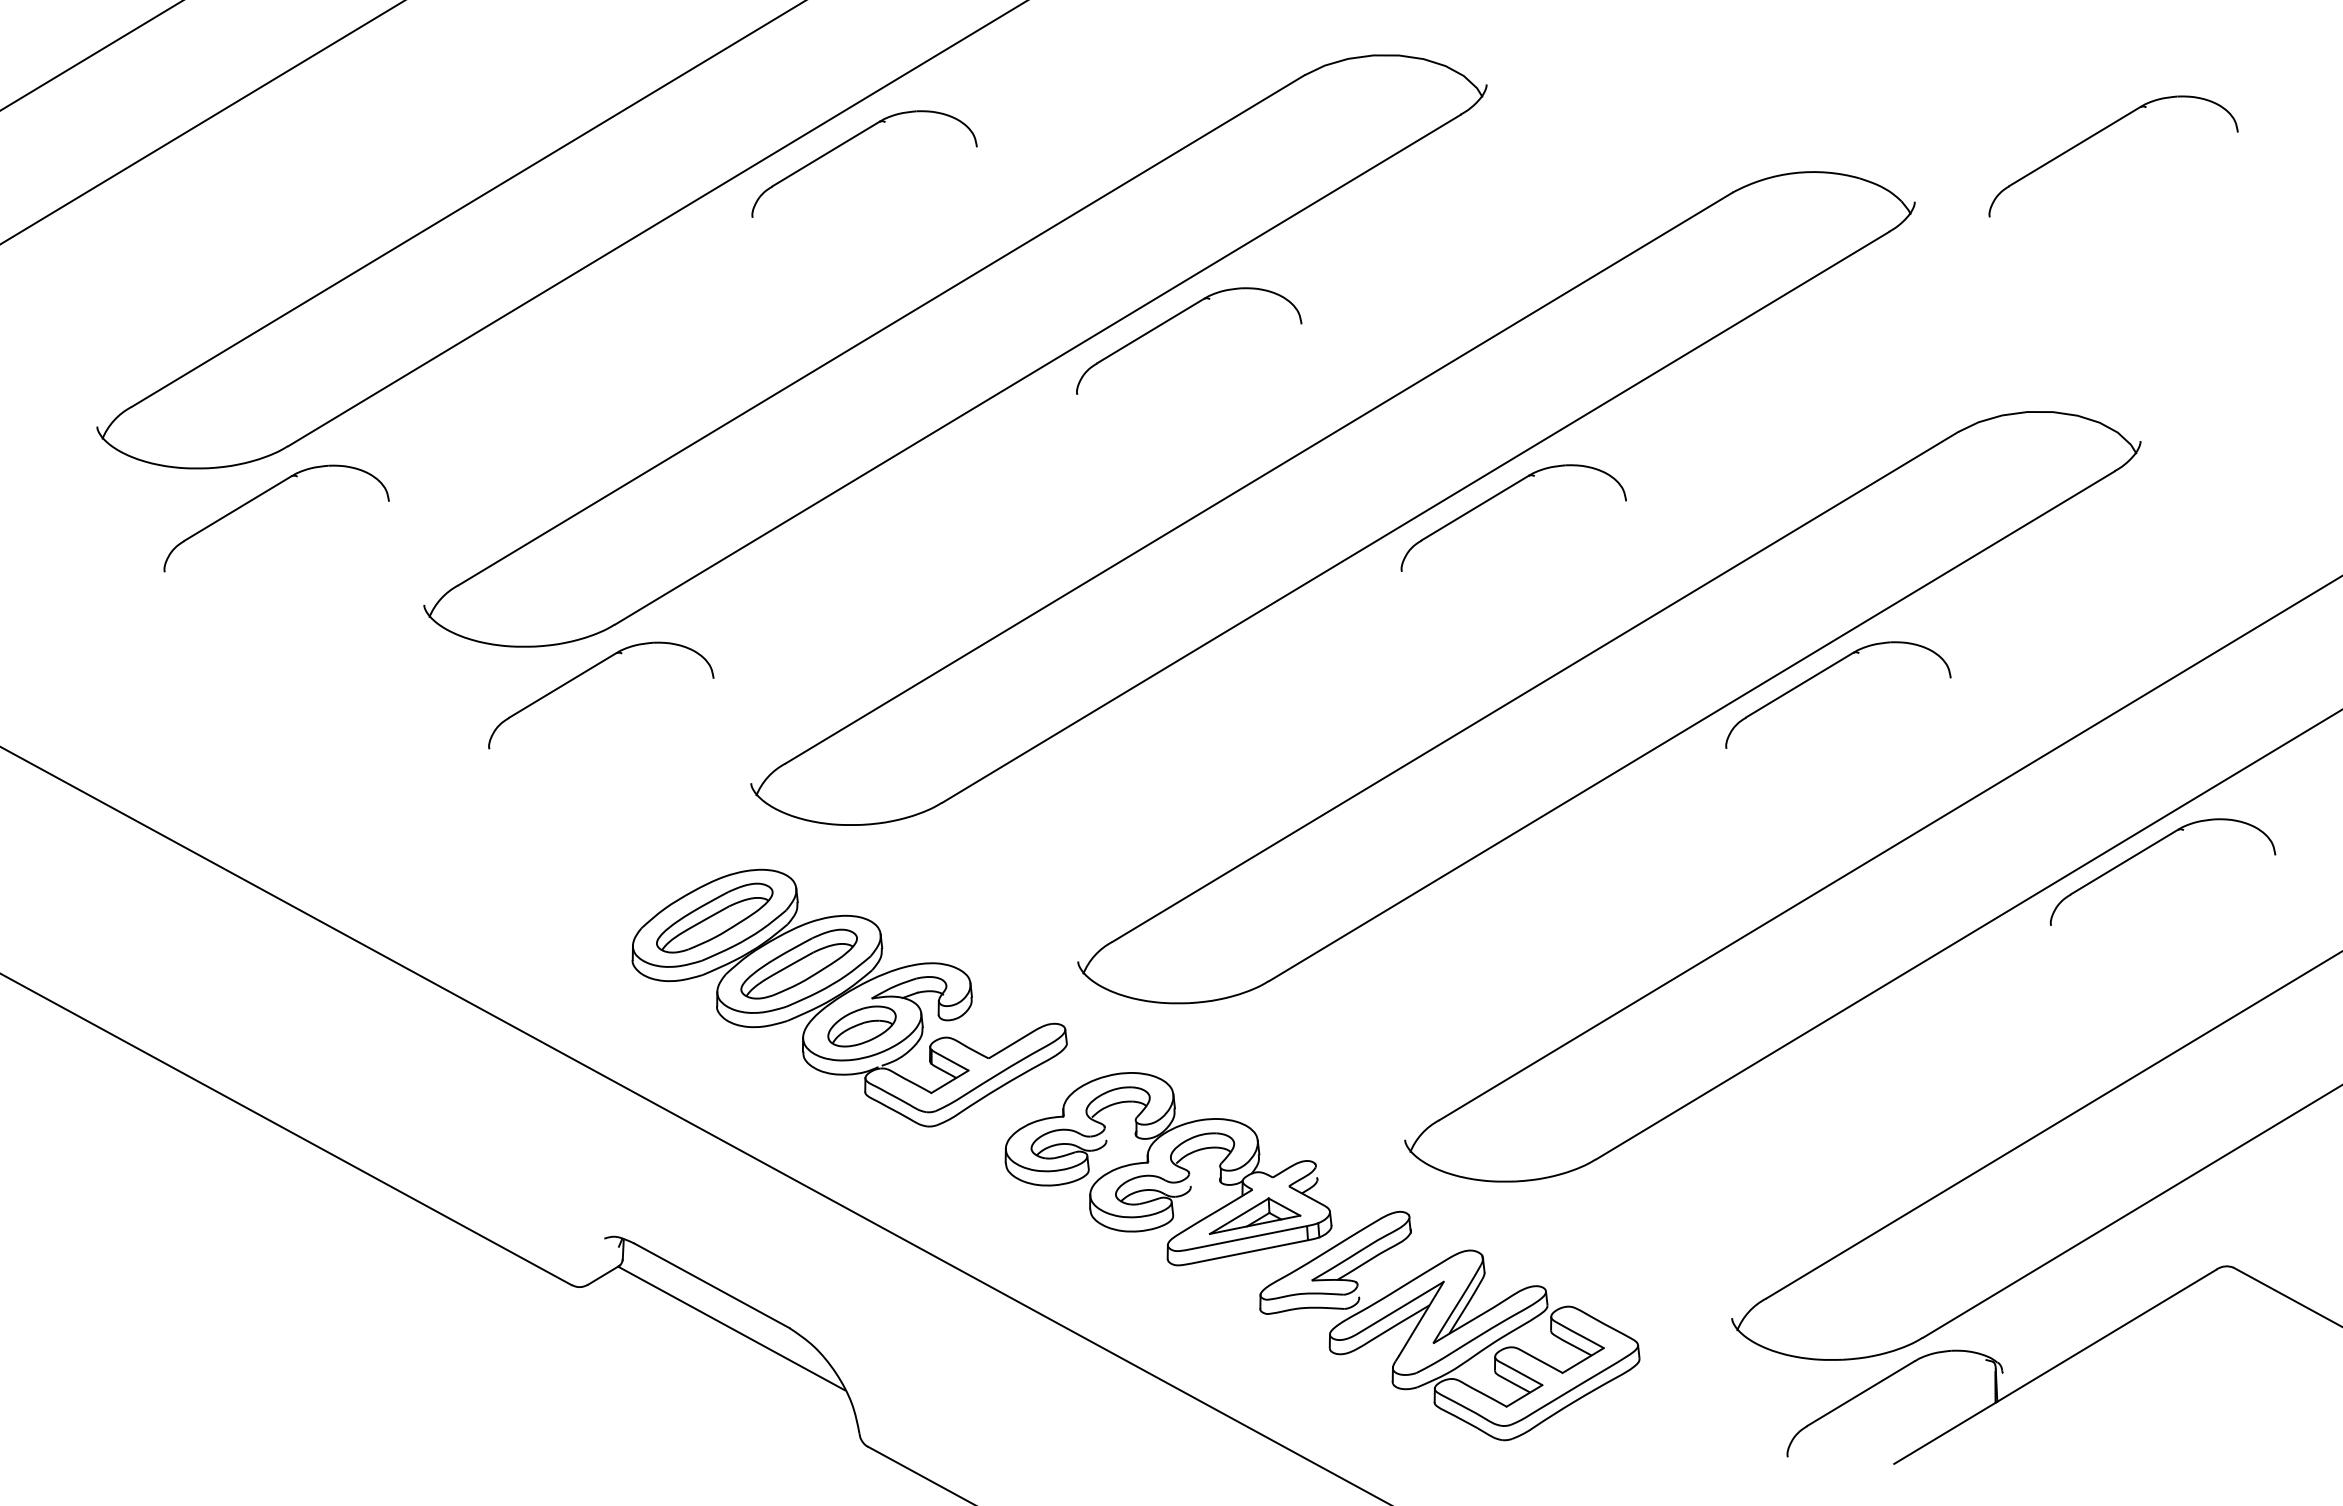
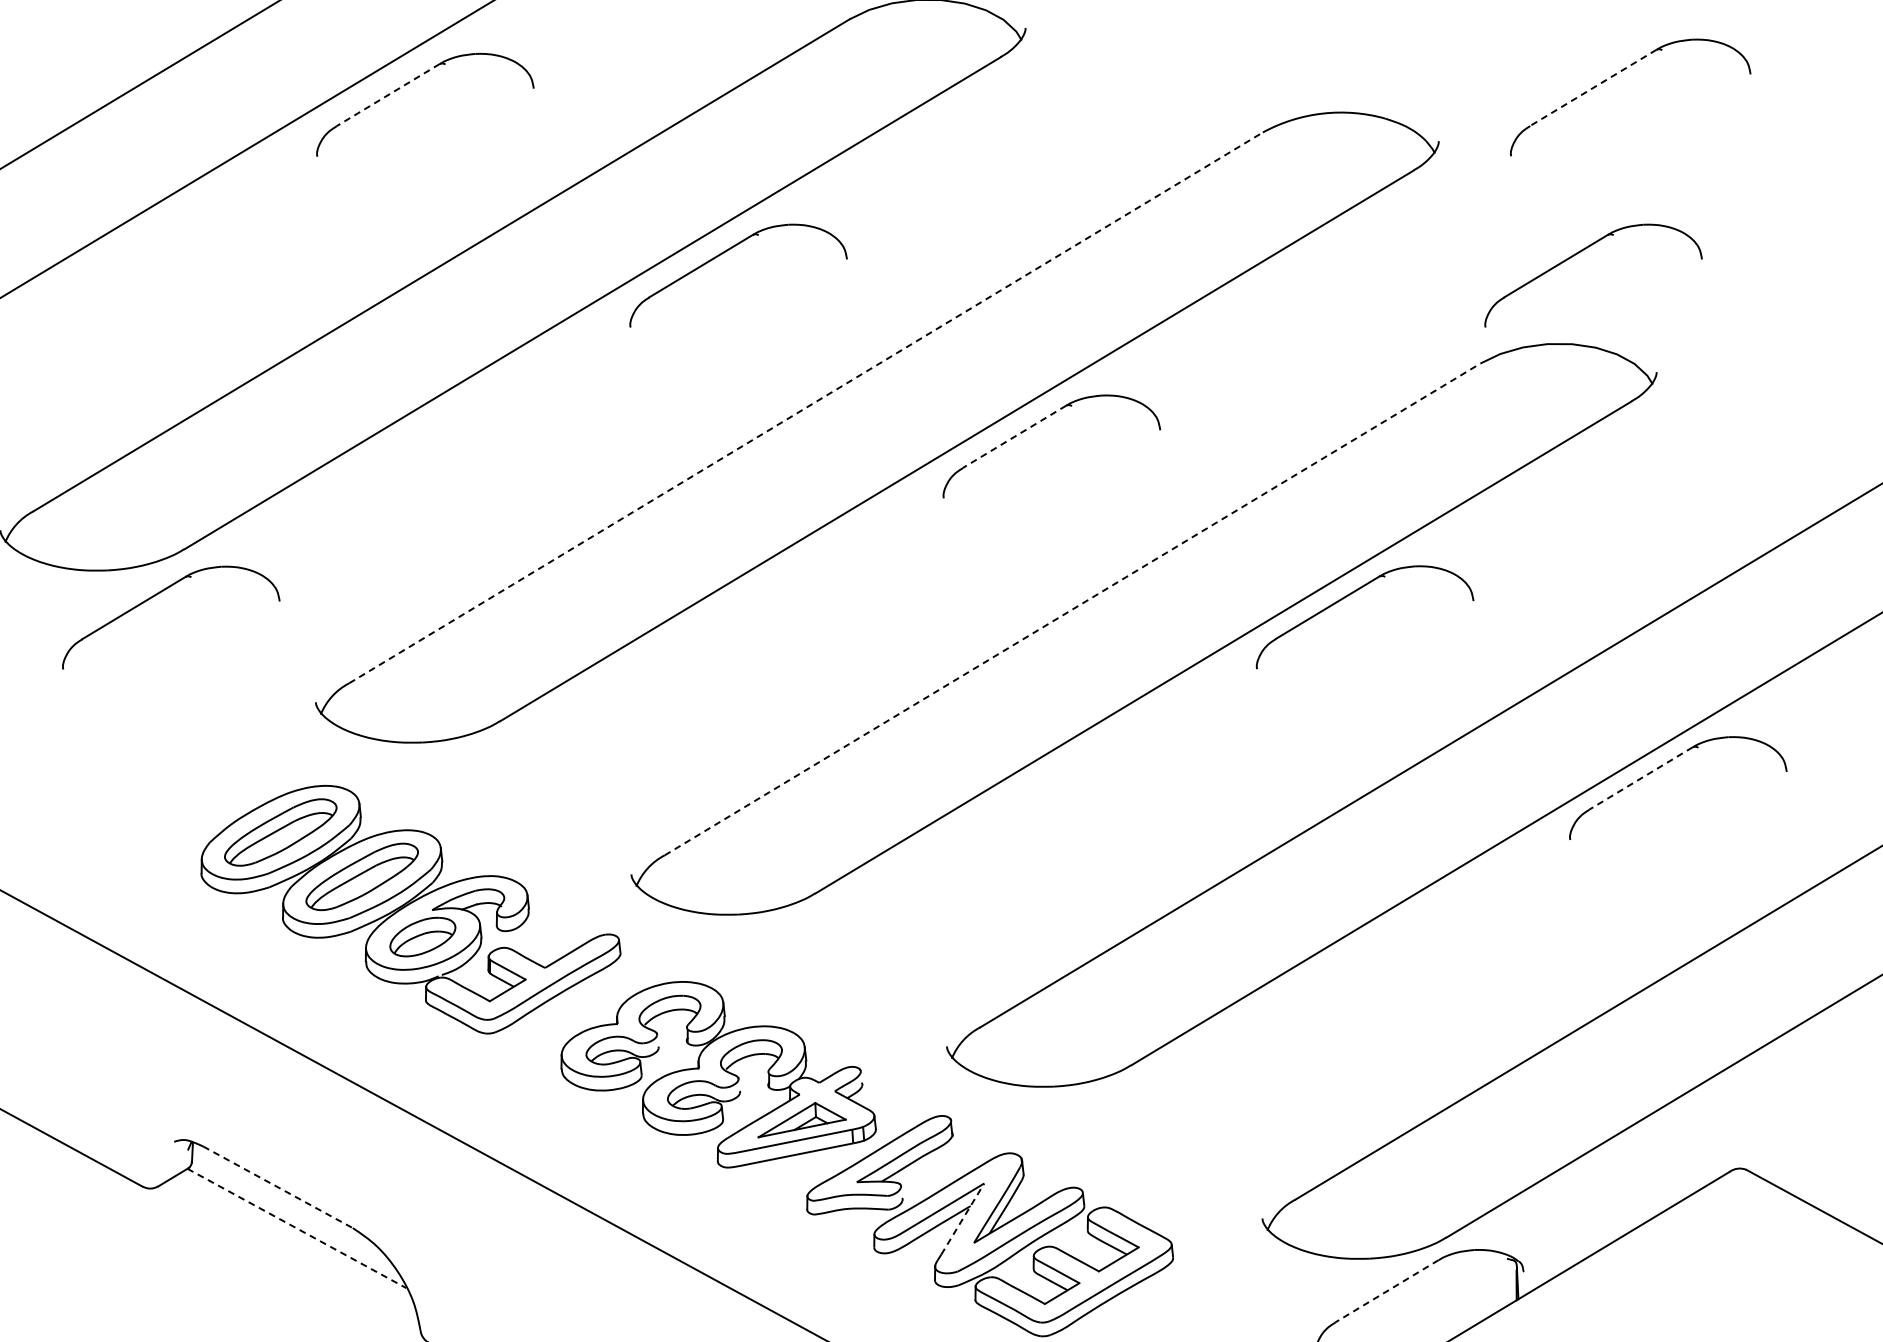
line: (2074, 146) -> (1592, 87), solid -> dashed
line: (825, 154) -> (387, 95), solid -> dashed
part: (2061, 317) -> (1580, 252), added
line: (1259, 478) -> (806, 408), solid -> dashed
line: (1475, 508) -> (1014, 437), solid -> dashed
line: (1535, 686) -> (1072, 608), solid -> dashed
line: (2124, 862) -> (1641, 778), solid -> dashed
line: (712, 1286) -> (278, 1187), solid -> dashed
line: (1421, 1318) -> (962, 1218), solid -> dashed
line: (731, 1328) -> (296, 1228), solid -> dashed
line: (1861, 1393) -> (1387, 1291), solid -> dashed

